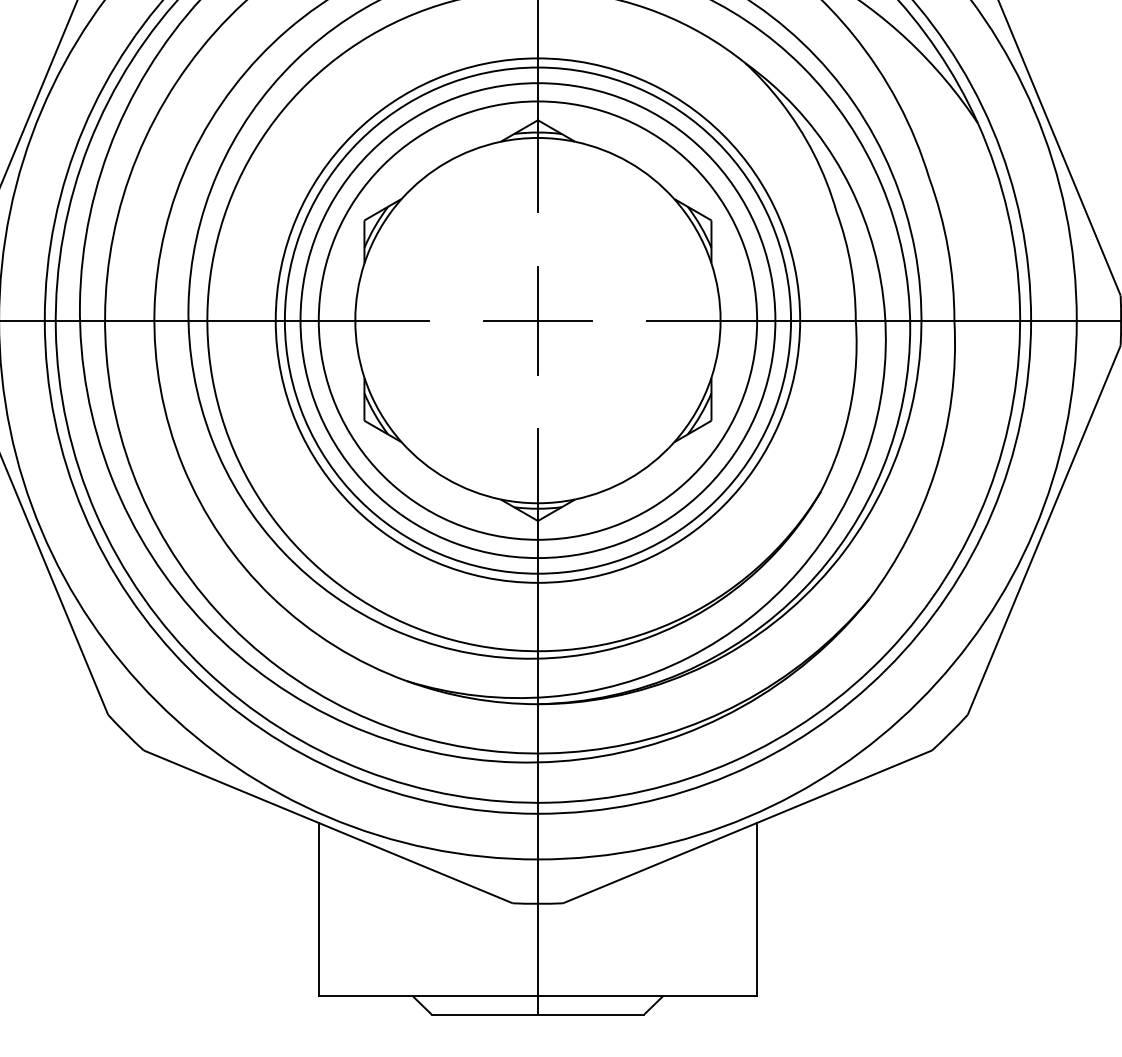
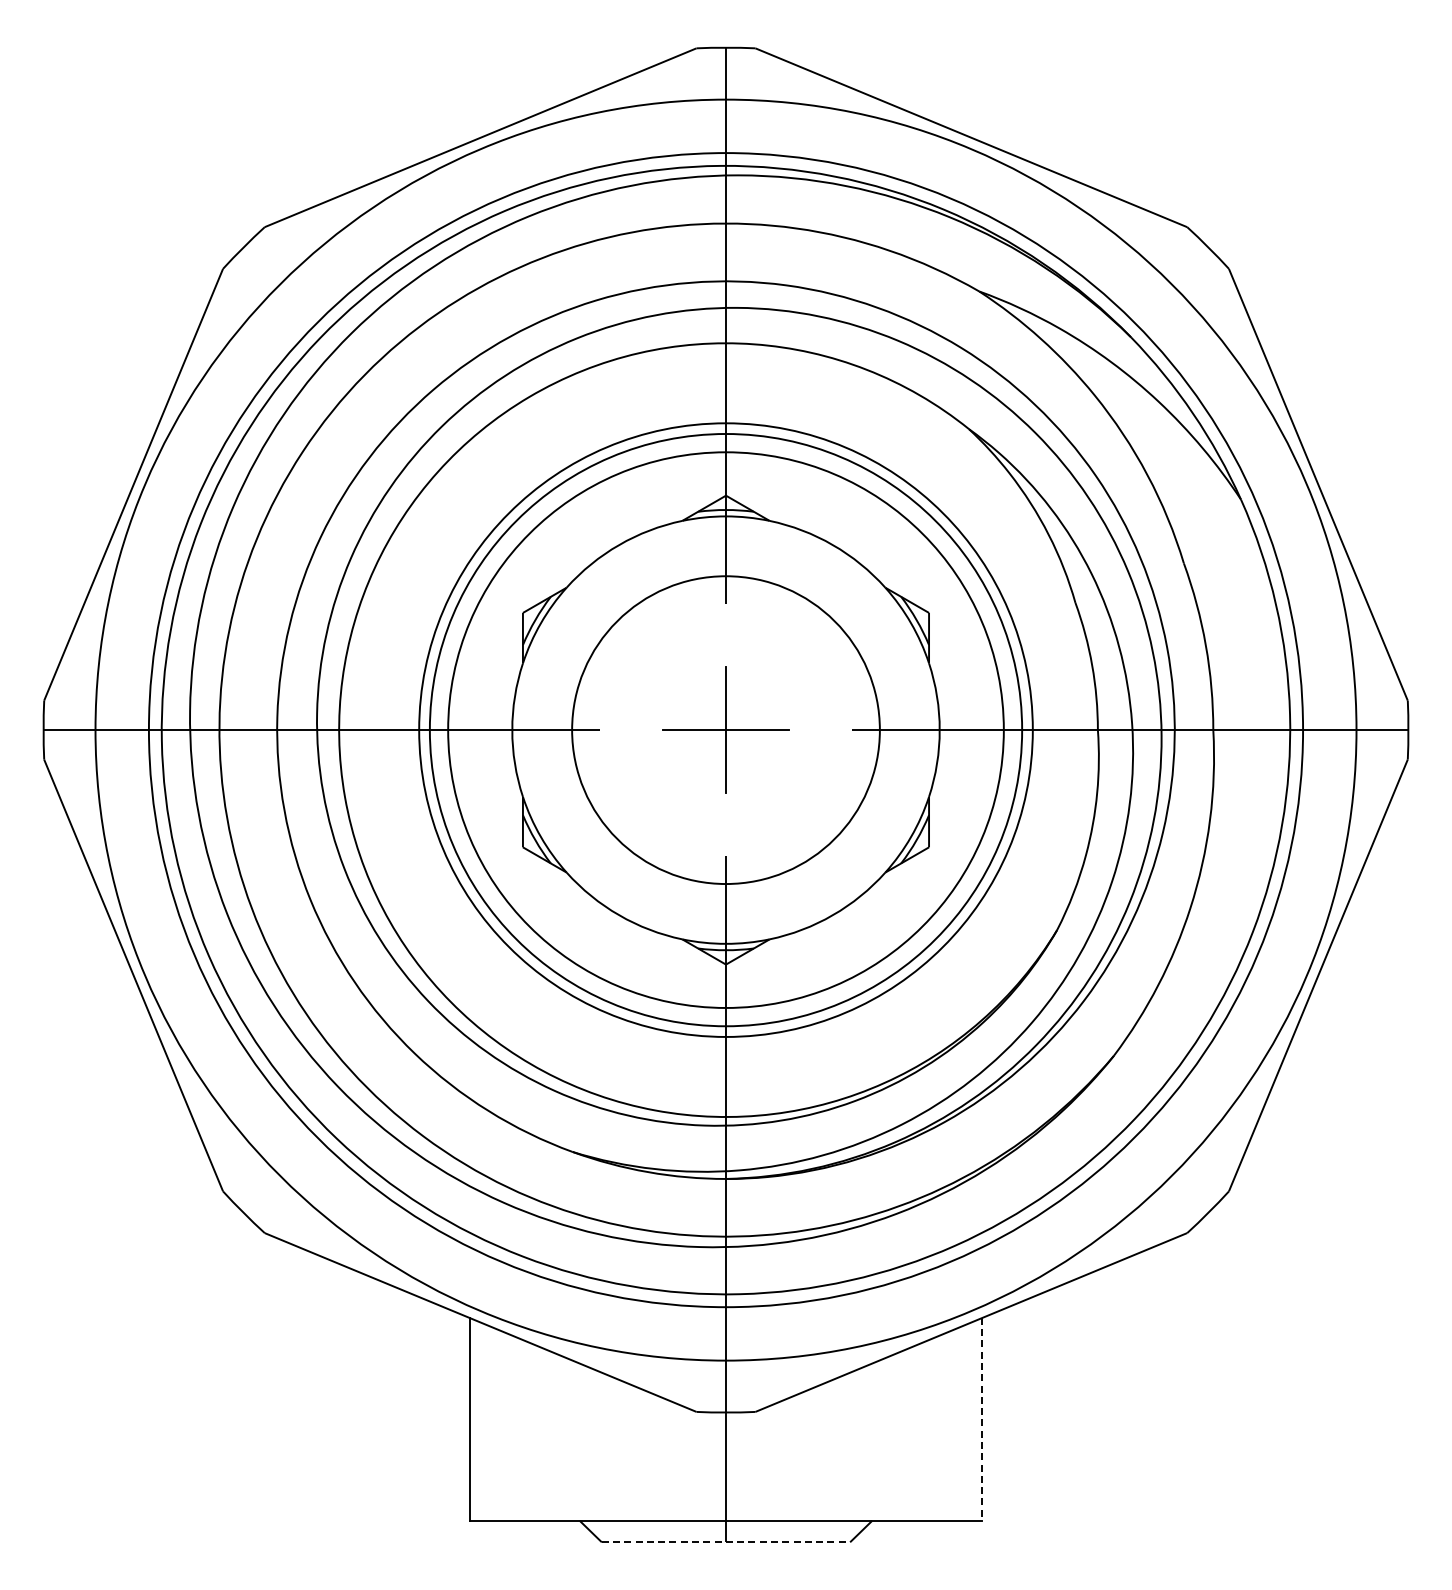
circle: (537, 320) -> (725, 729), size x0.6
line: (757, 909) -> (982, 1419), solid -> dashed
line: (538, 1014) -> (726, 1542), solid -> dashed

